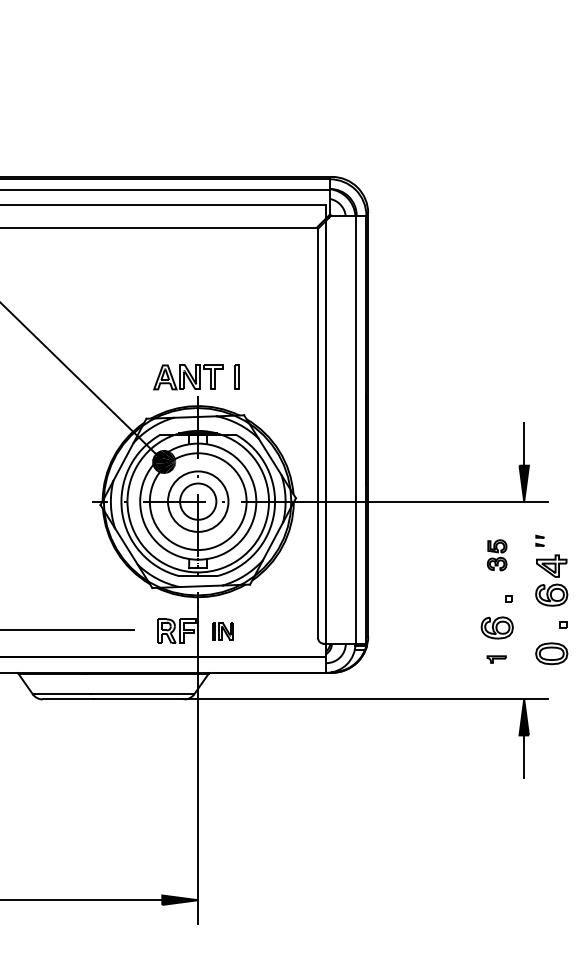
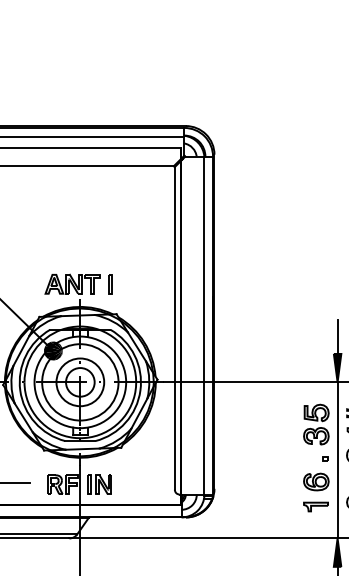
part: (496, 555) -> (315, 424), size x1.67
line: (524, 600) -> (337, 460), added
part: (222, 630) -> (99, 484), size x1.43
part: (496, 659) -> (315, 506), size x1.67

